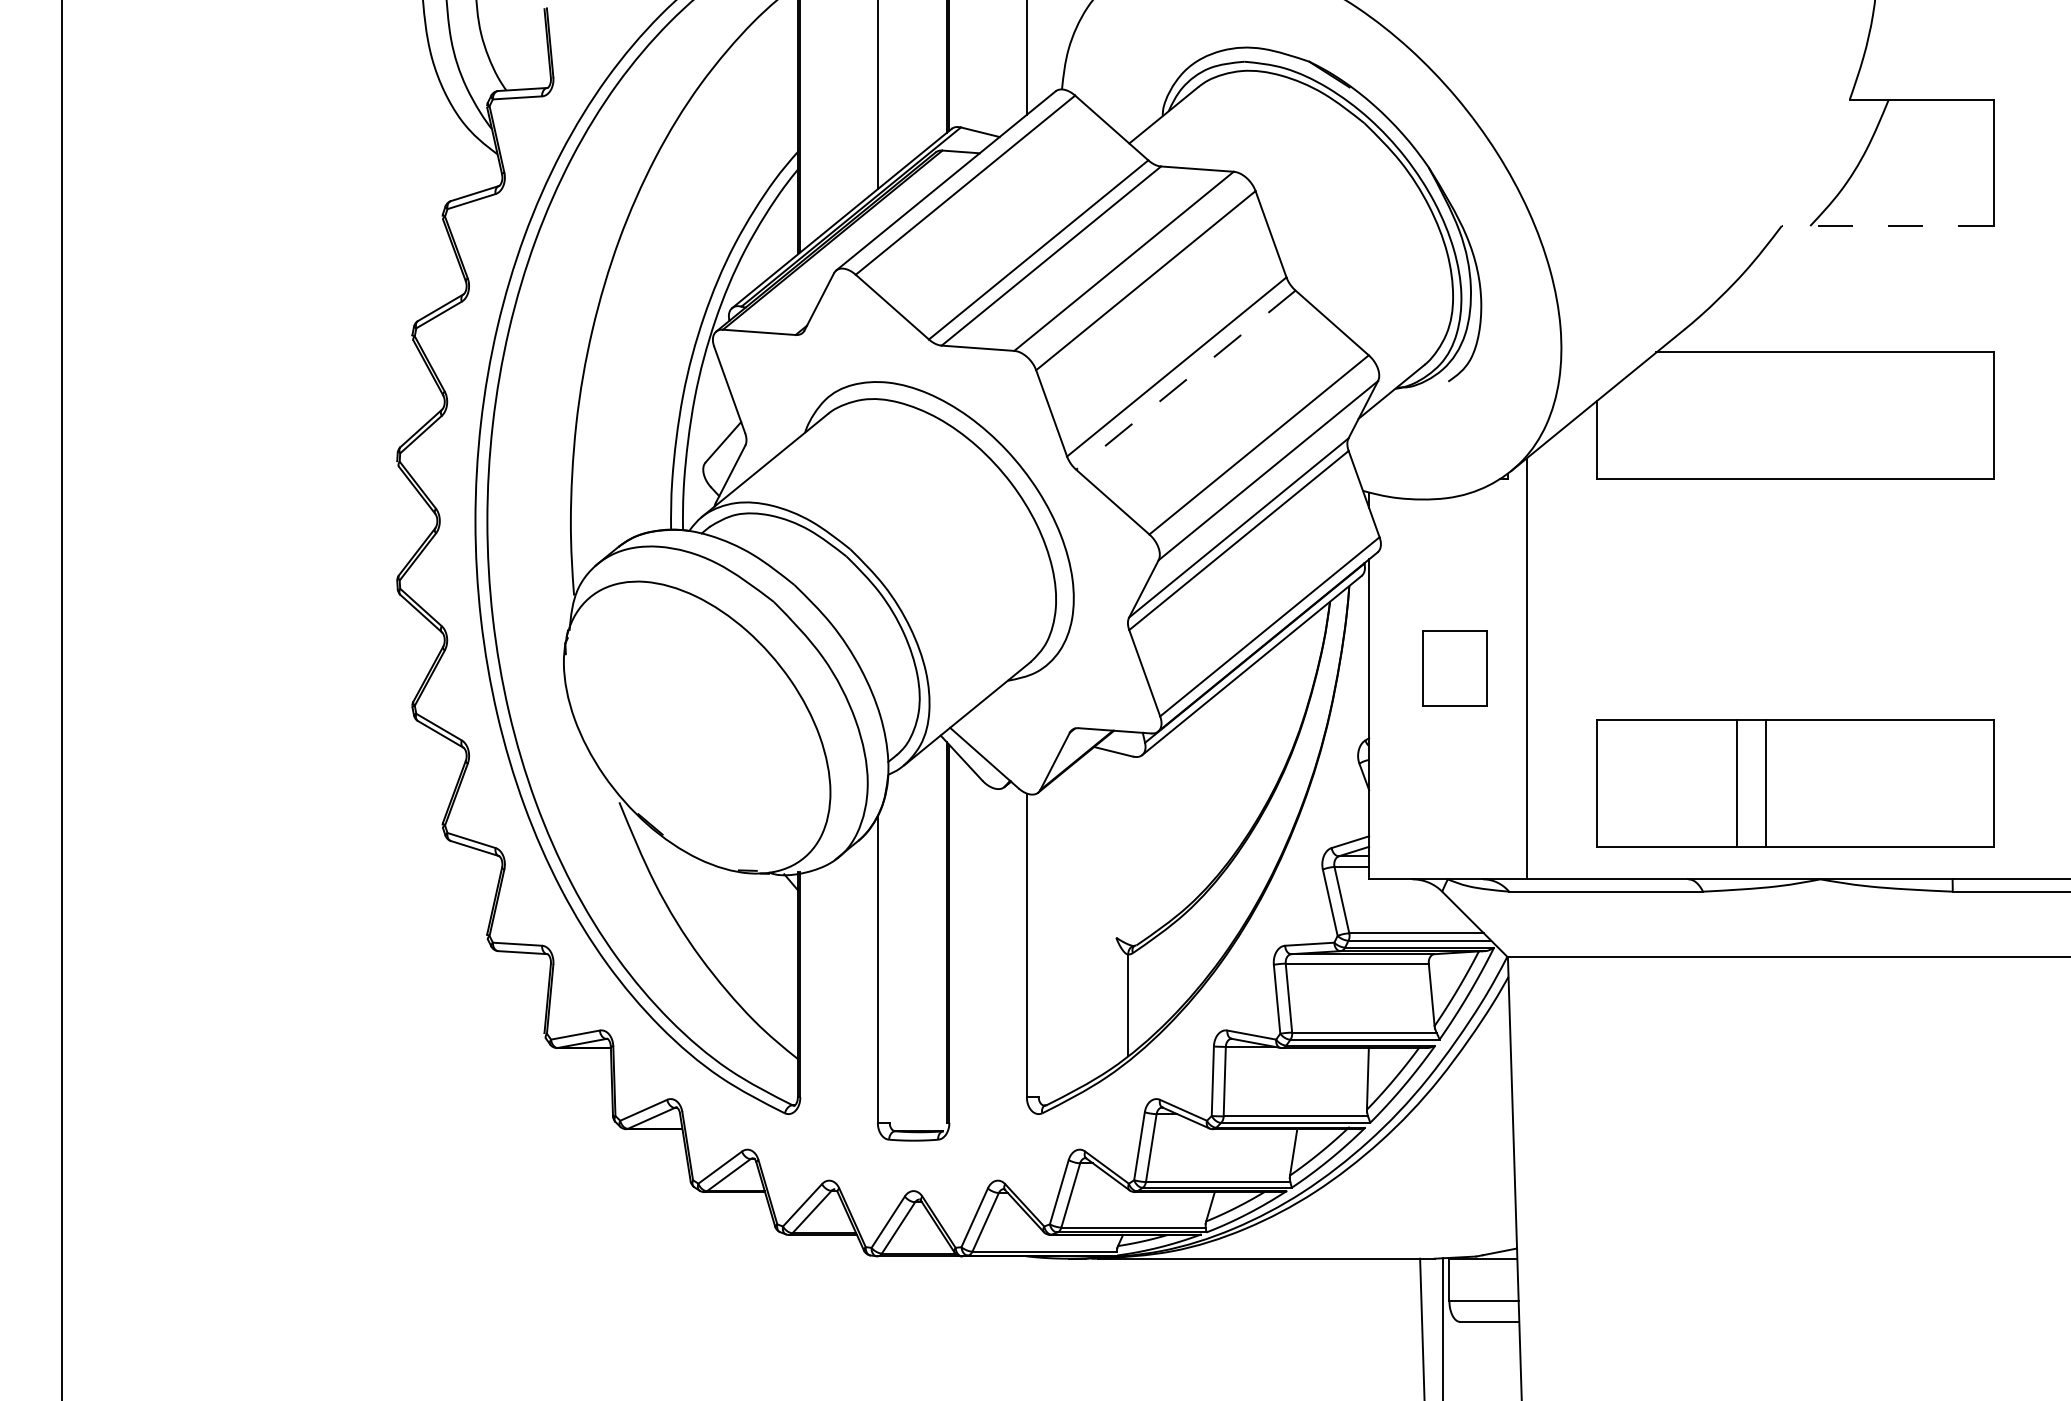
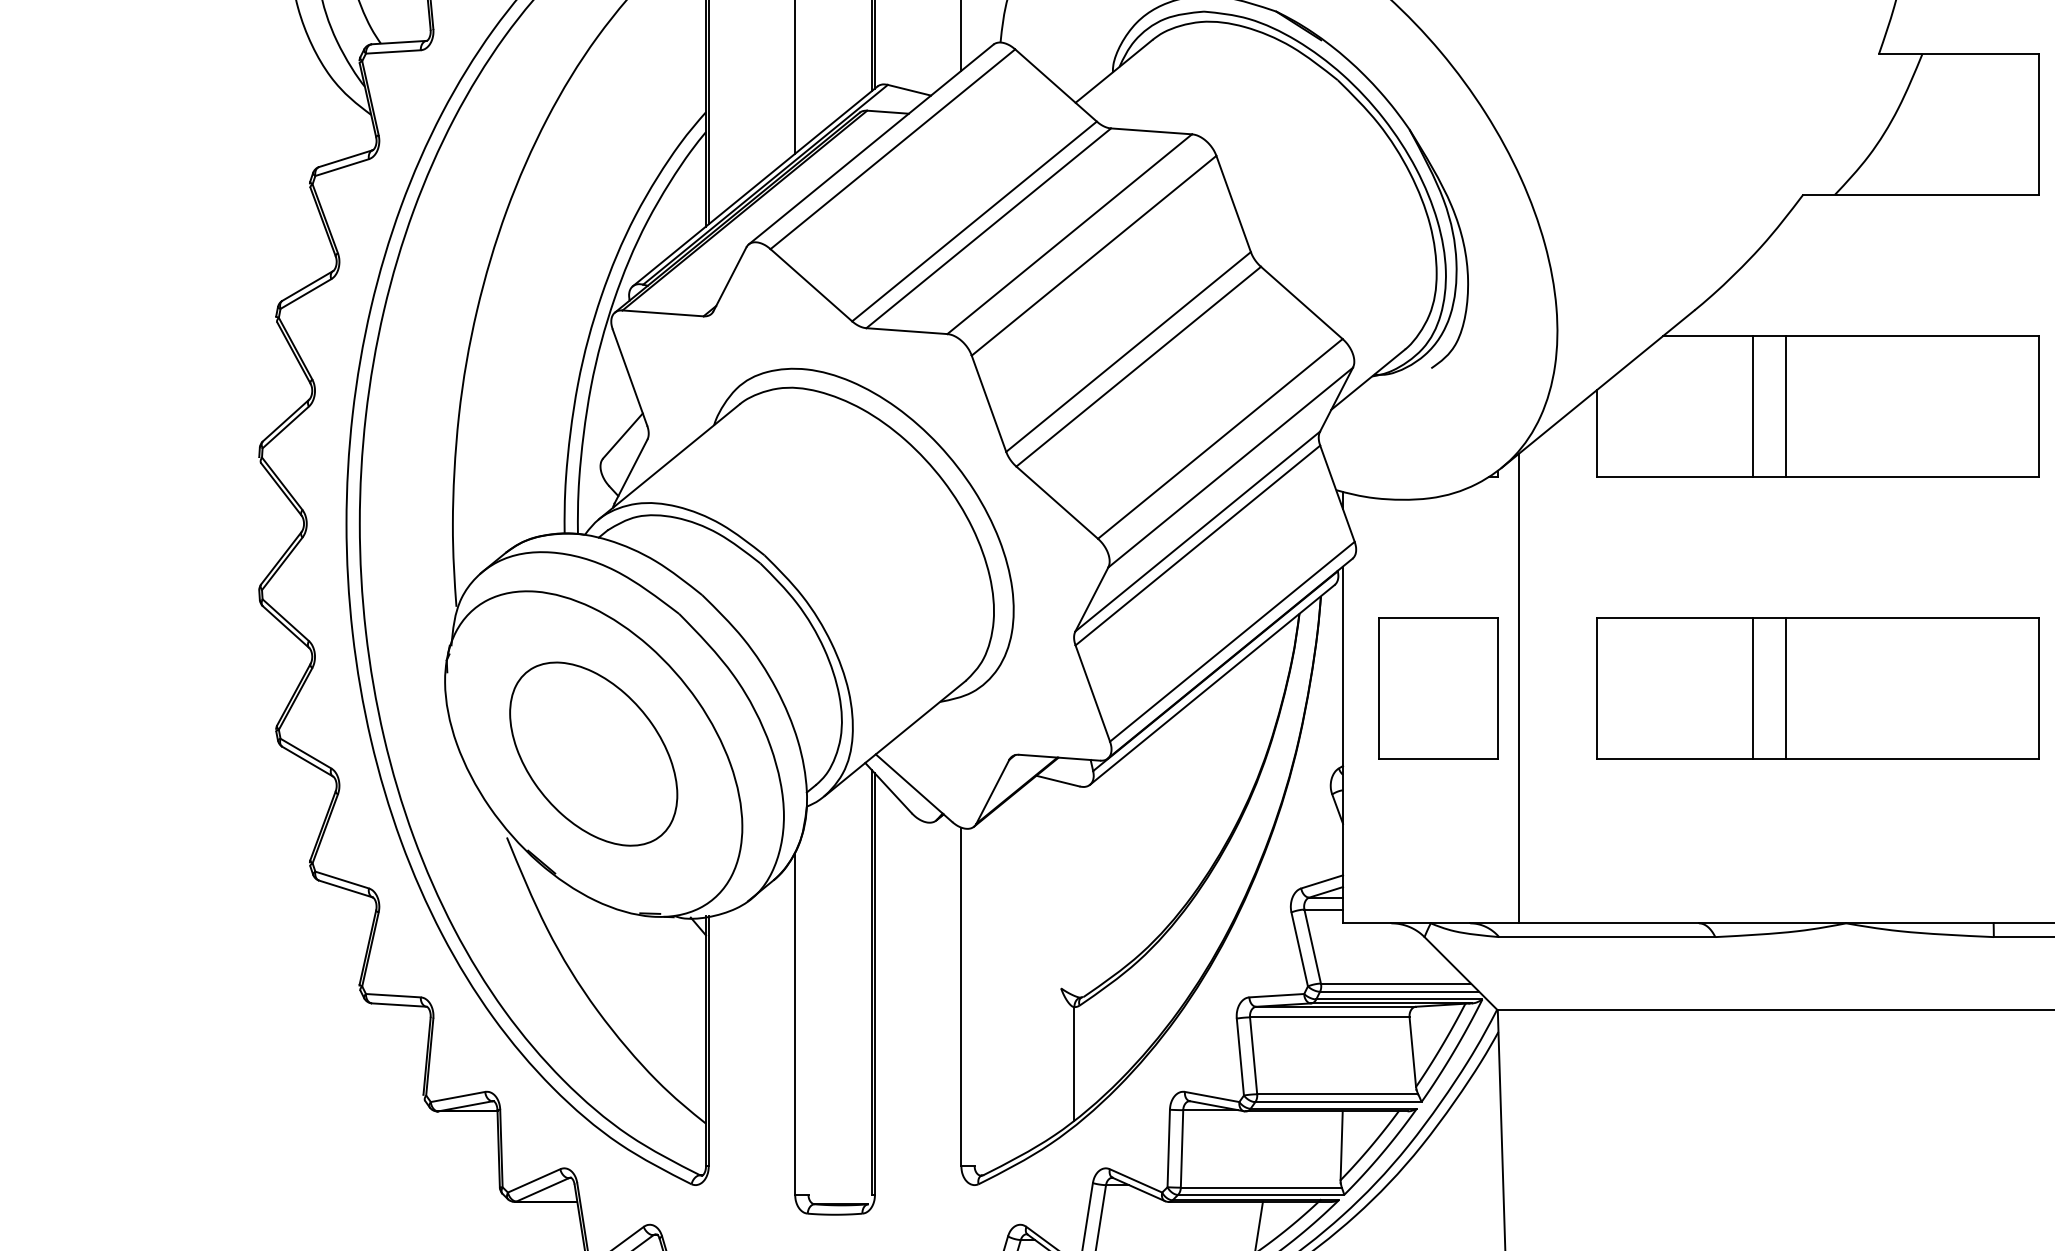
line: (1887, 226) -> (1921, 195), dashed -> solid
line: (1185, 380) -> (1138, 367), dashed -> solid
line: (1737, 415) -> (1753, 406), added
line: (1766, 415) -> (1786, 406), added
part: (1454, 668) -> (1438, 688), size x1.67
part: (696, 727) -> (592, 754), added
part: (1795, 783) -> (1818, 688), moved

